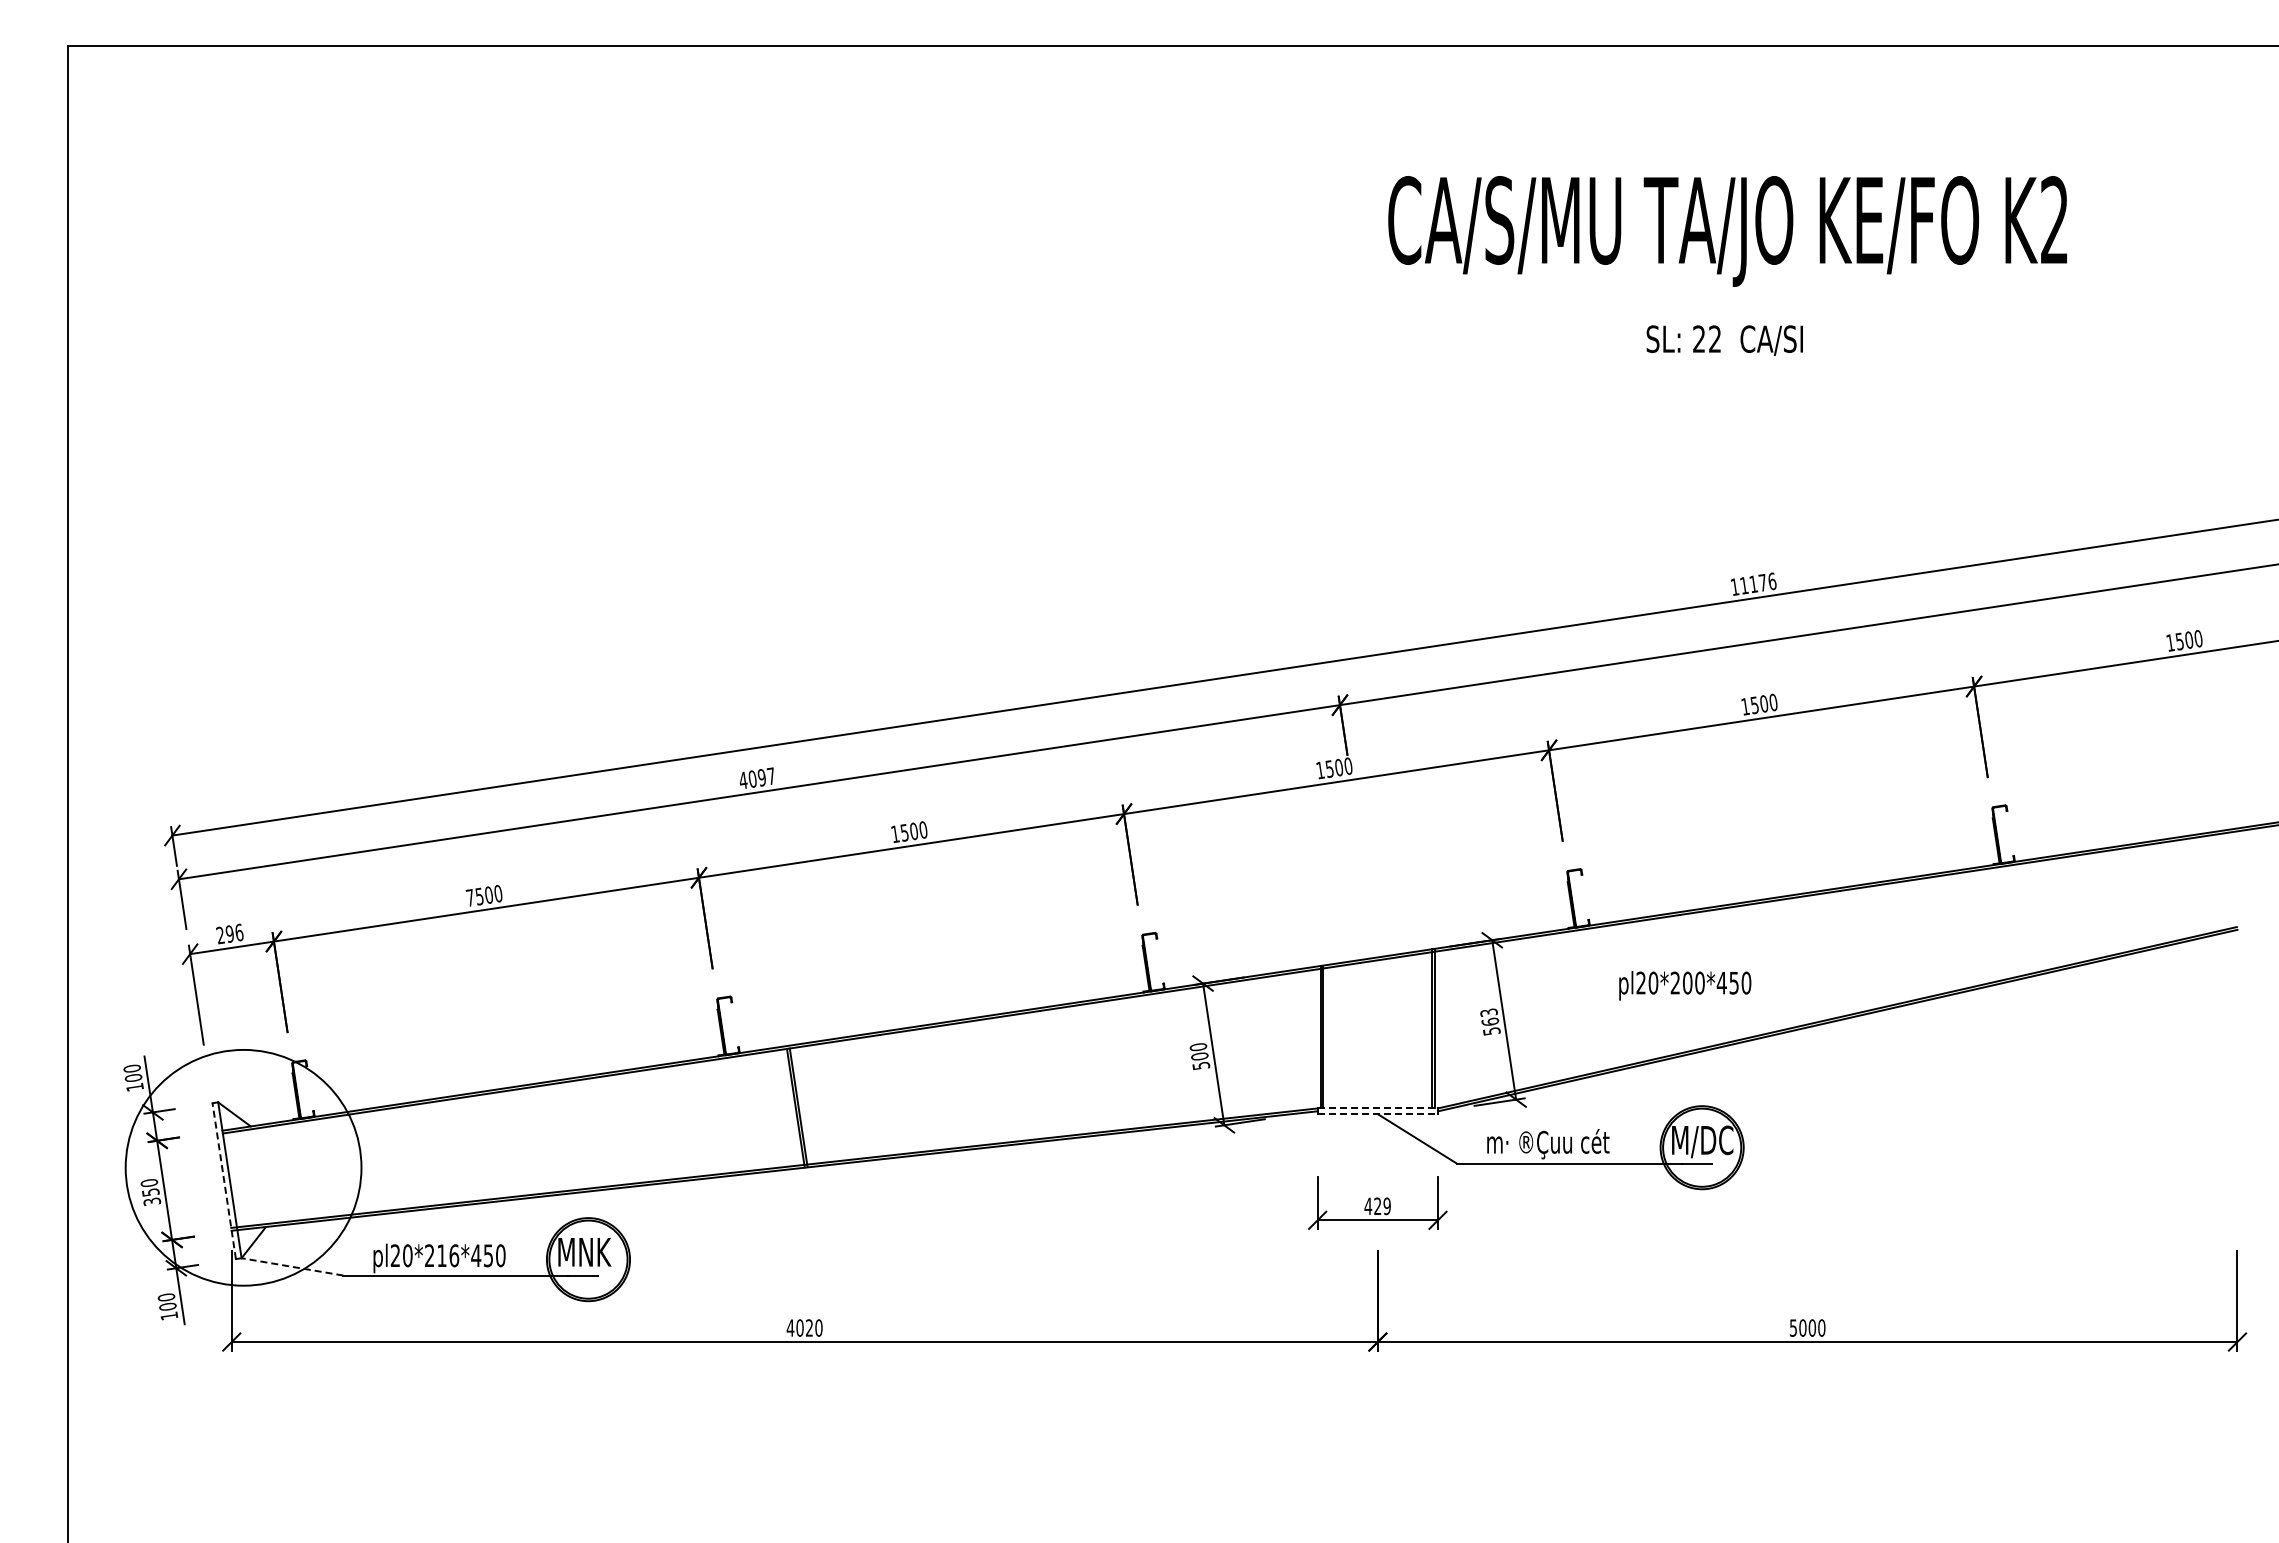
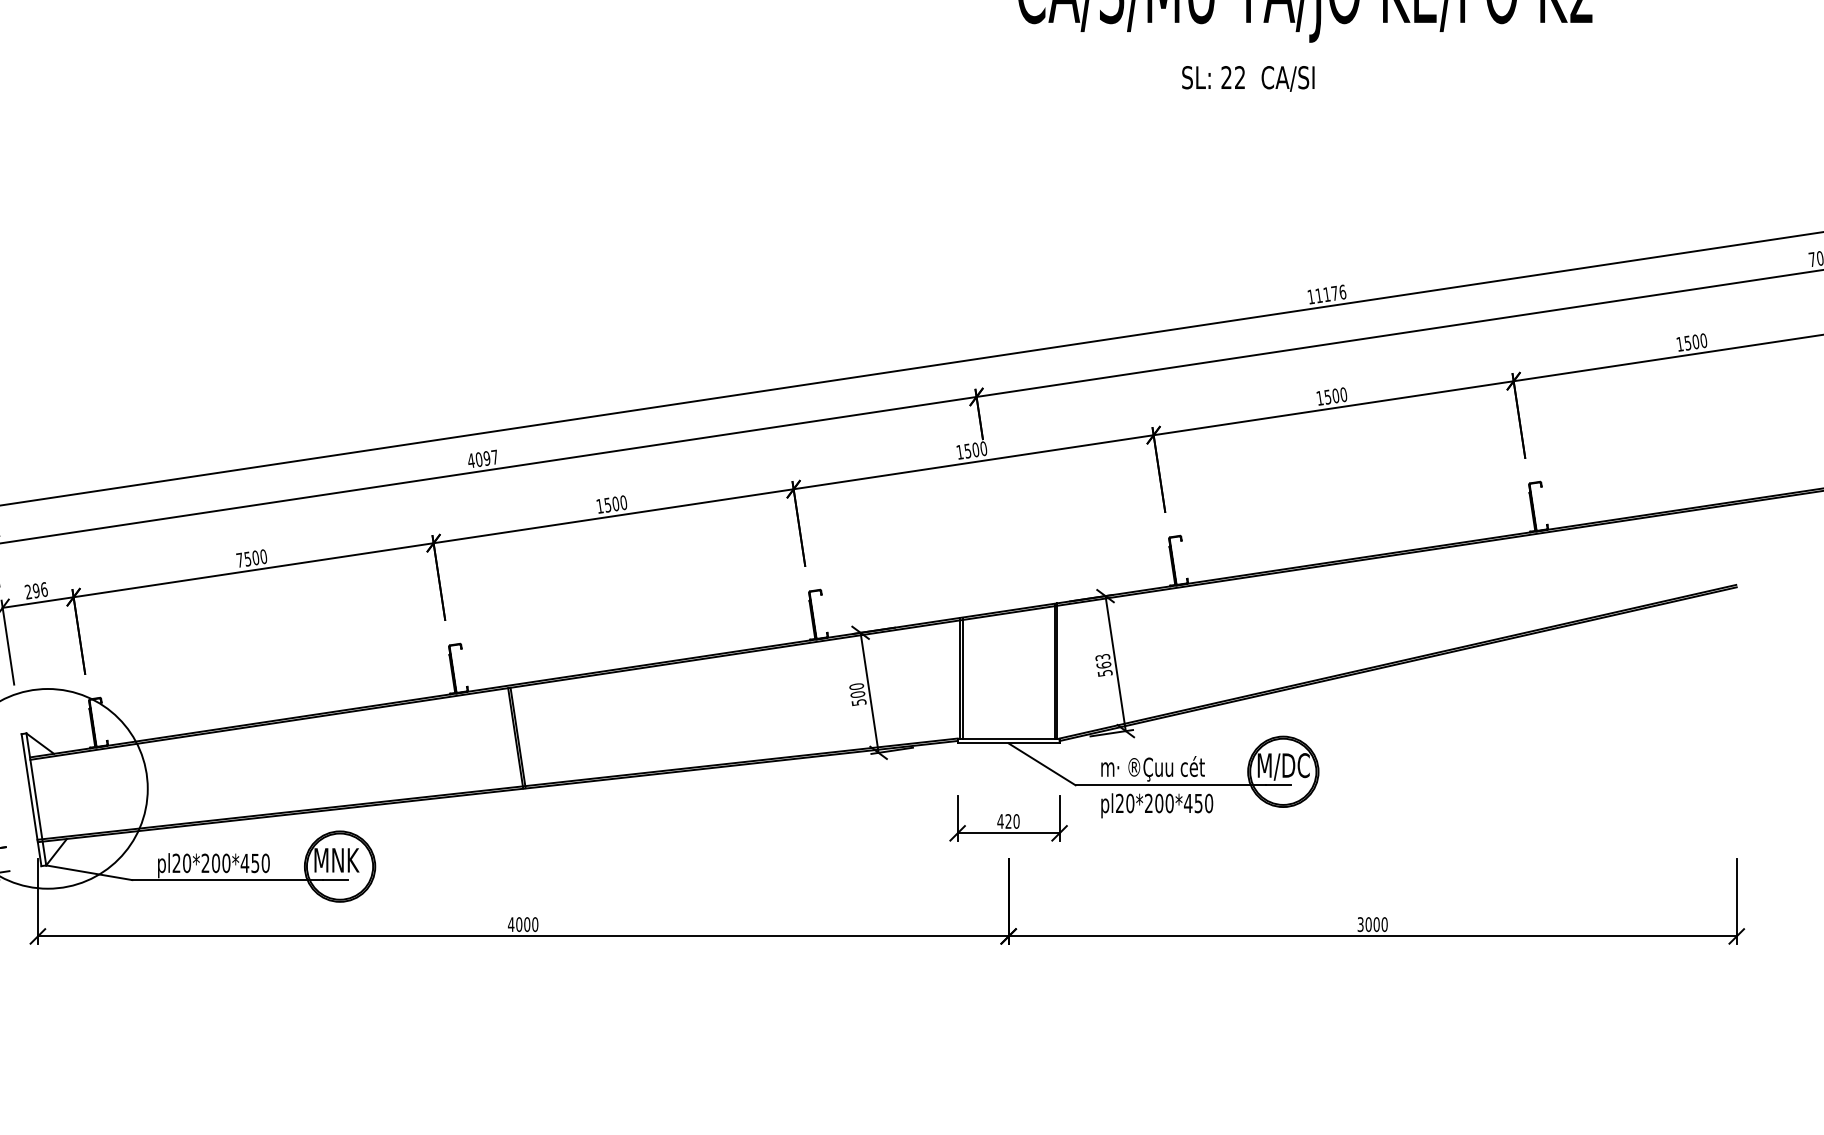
text: (1724, 340) -> (1248, 78), moved
text: (1685, 985) -> (1157, 805), moved
line: (1378, 1108) -> (1009, 738), dashed -> solid
line: (1378, 1114) -> (1009, 743), dashed -> solid
line: (224, 1181) -> (31, 800), dashed -> solid
text: (1386, 1206) -> (1015, 821), 429 -> 420
text: (448, 1255) -> (221, 863), pl20*216*450 -> pl20*200*450
line: (292, 1266) -> (89, 872), dashed -> solid
text: (809, 1327) -> (527, 924), 4020 -> 4000
text: (1793, 1327) -> (1360, 924), 5000 -> 3000

